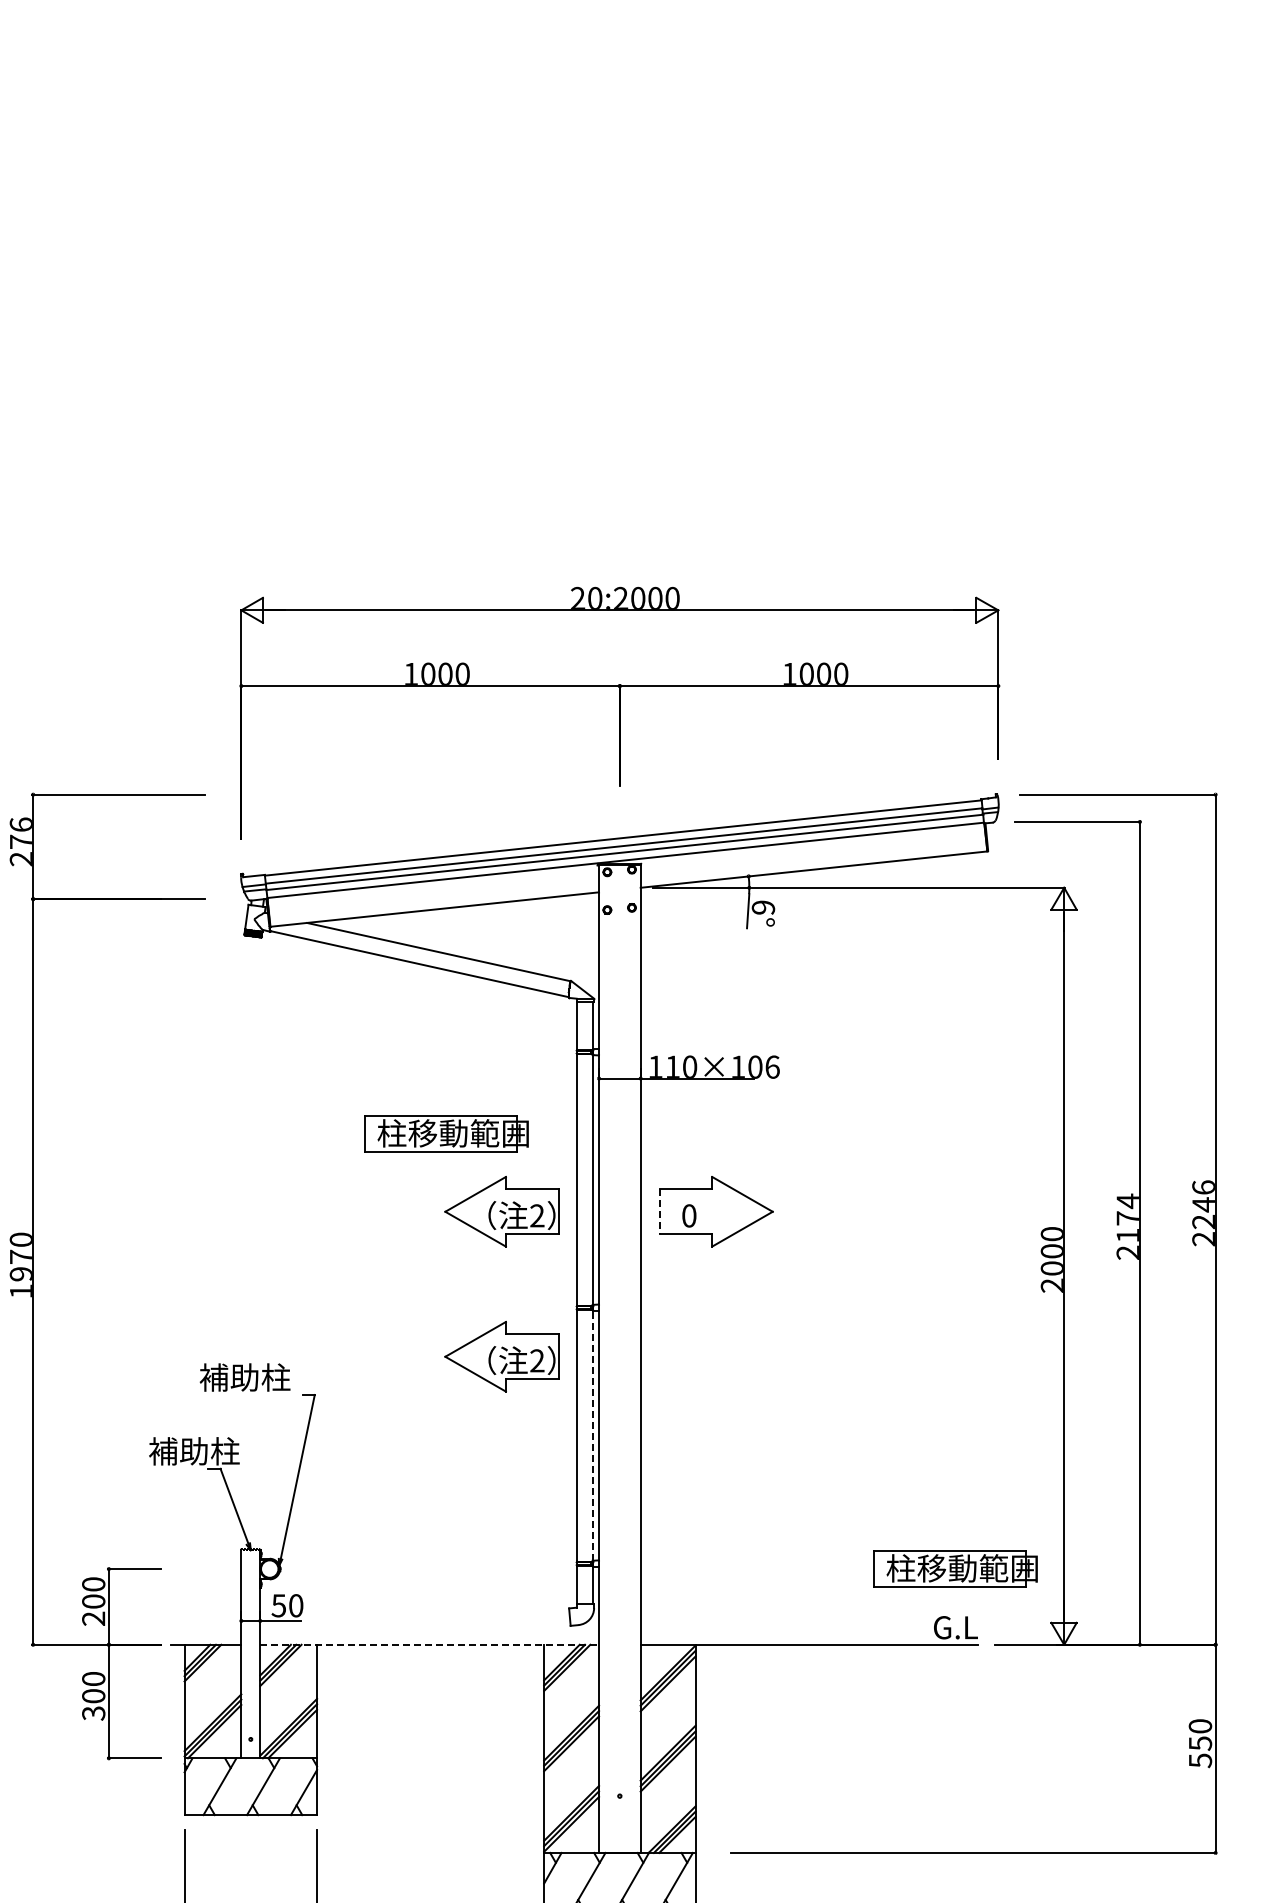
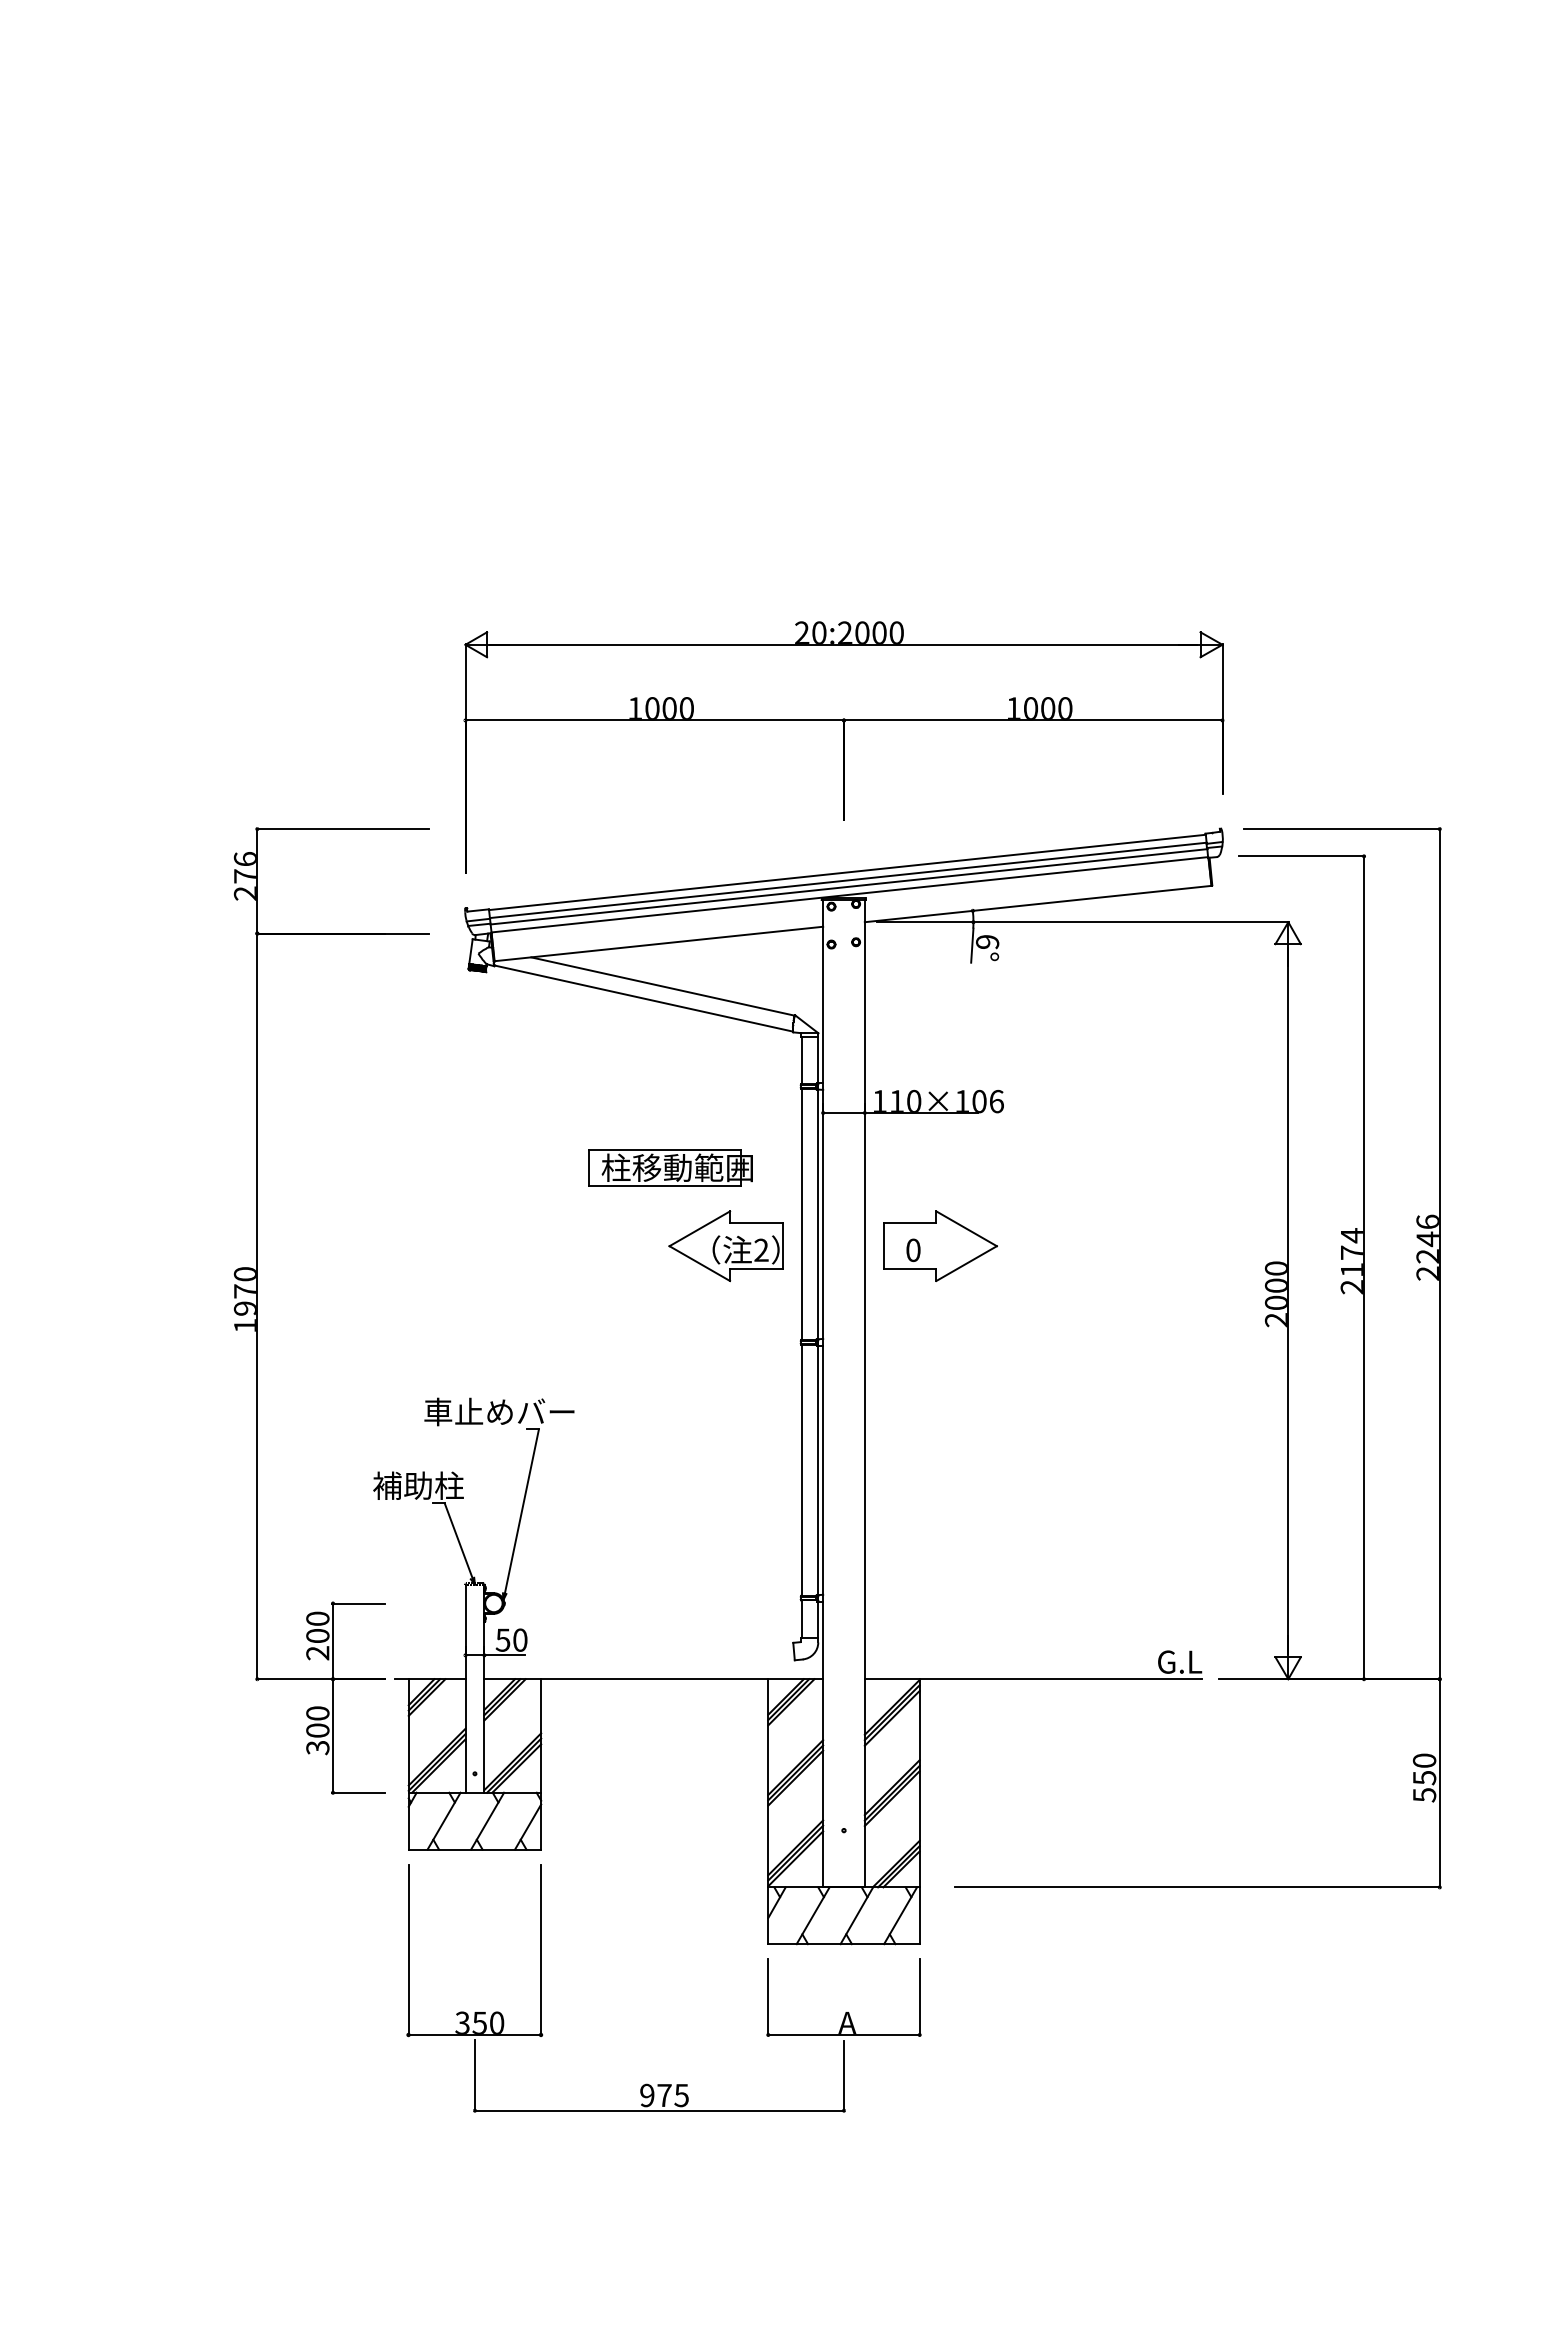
line: (659, 1212) -> (883, 1246), dashed -> solid
part: (501, 1357) -> (725, 1391), removed
text: (274, 1377) -> (498, 1411), 補助柱 -> 車止めバー
line: (593, 1436) -> (817, 1470), dashed -> solid
part: (955, 1568) -> (1179, 1602), removed
line: (430, 1645) -> (654, 1679), dashed -> solid

